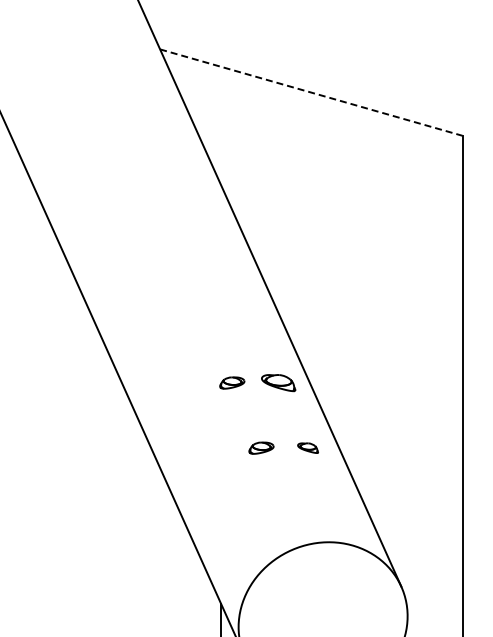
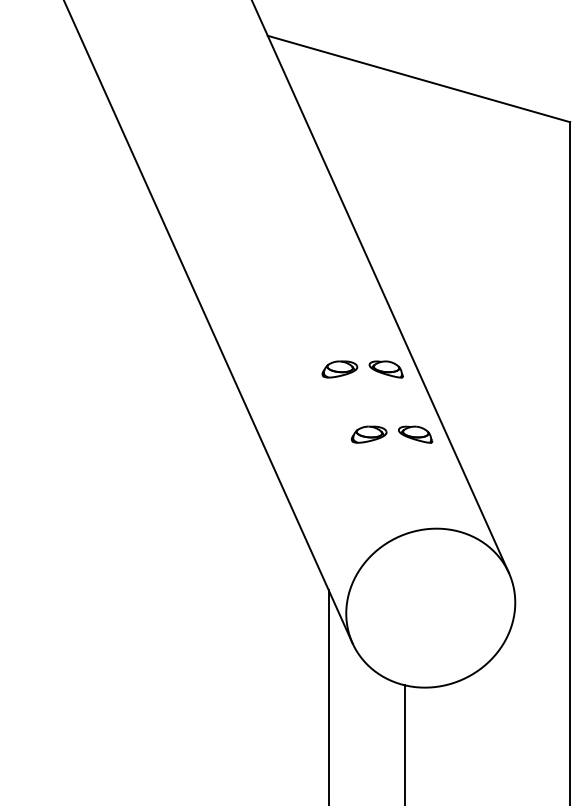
line: (311, 93) -> (419, 79), dashed -> solid
part: (231, 383) -> (339, 369), size x1.43
part: (260, 448) -> (368, 434), size x1.43
part: (307, 448) -> (415, 434), size x1.67

